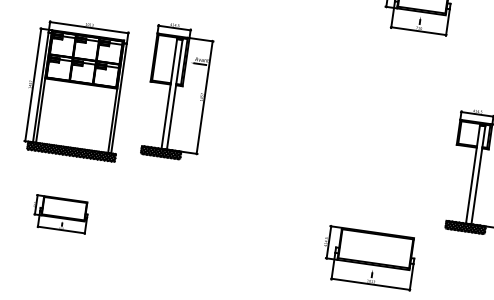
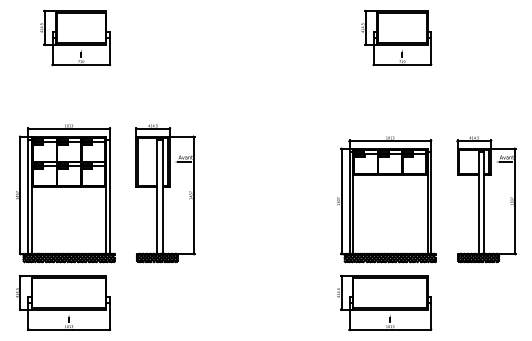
part: (76, 89) -> (65, 193), moved
part: (177, 91) -> (165, 193), moved
part: (384, 158) -> (386, 199), added
part: (60, 214) -> (63, 303), size x1.67

